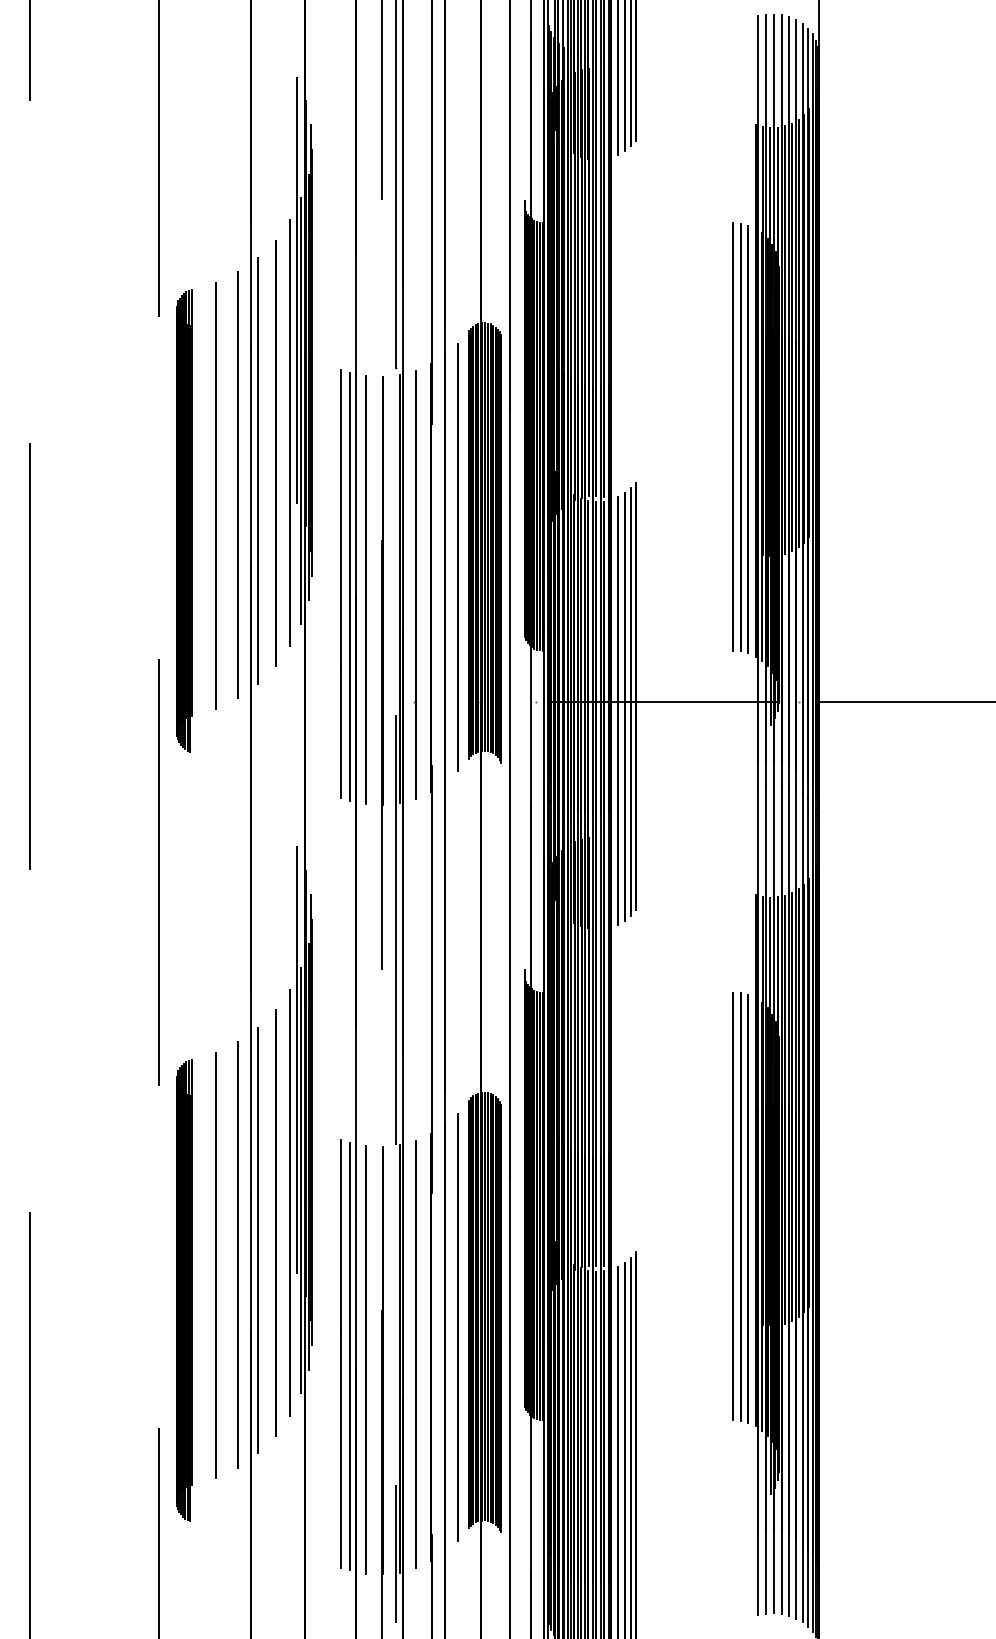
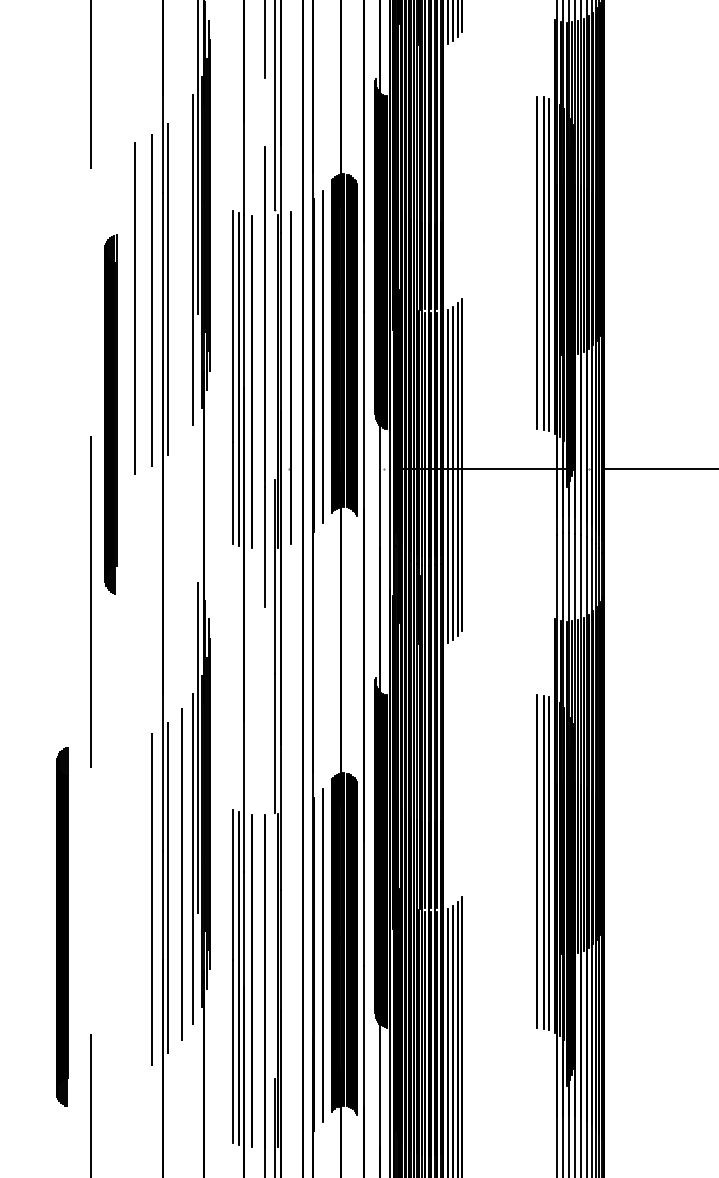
line: (275, 453) -> (181, 275), removed
part: (184, 520) -> (110, 414), moved
line: (382, 672) -> (264, 376), moved
line: (215, 1265) -> (134, 907), removed
part: (184, 1290) -> (62, 927), moved
line: (415, 1354) -> (290, 976), removed

